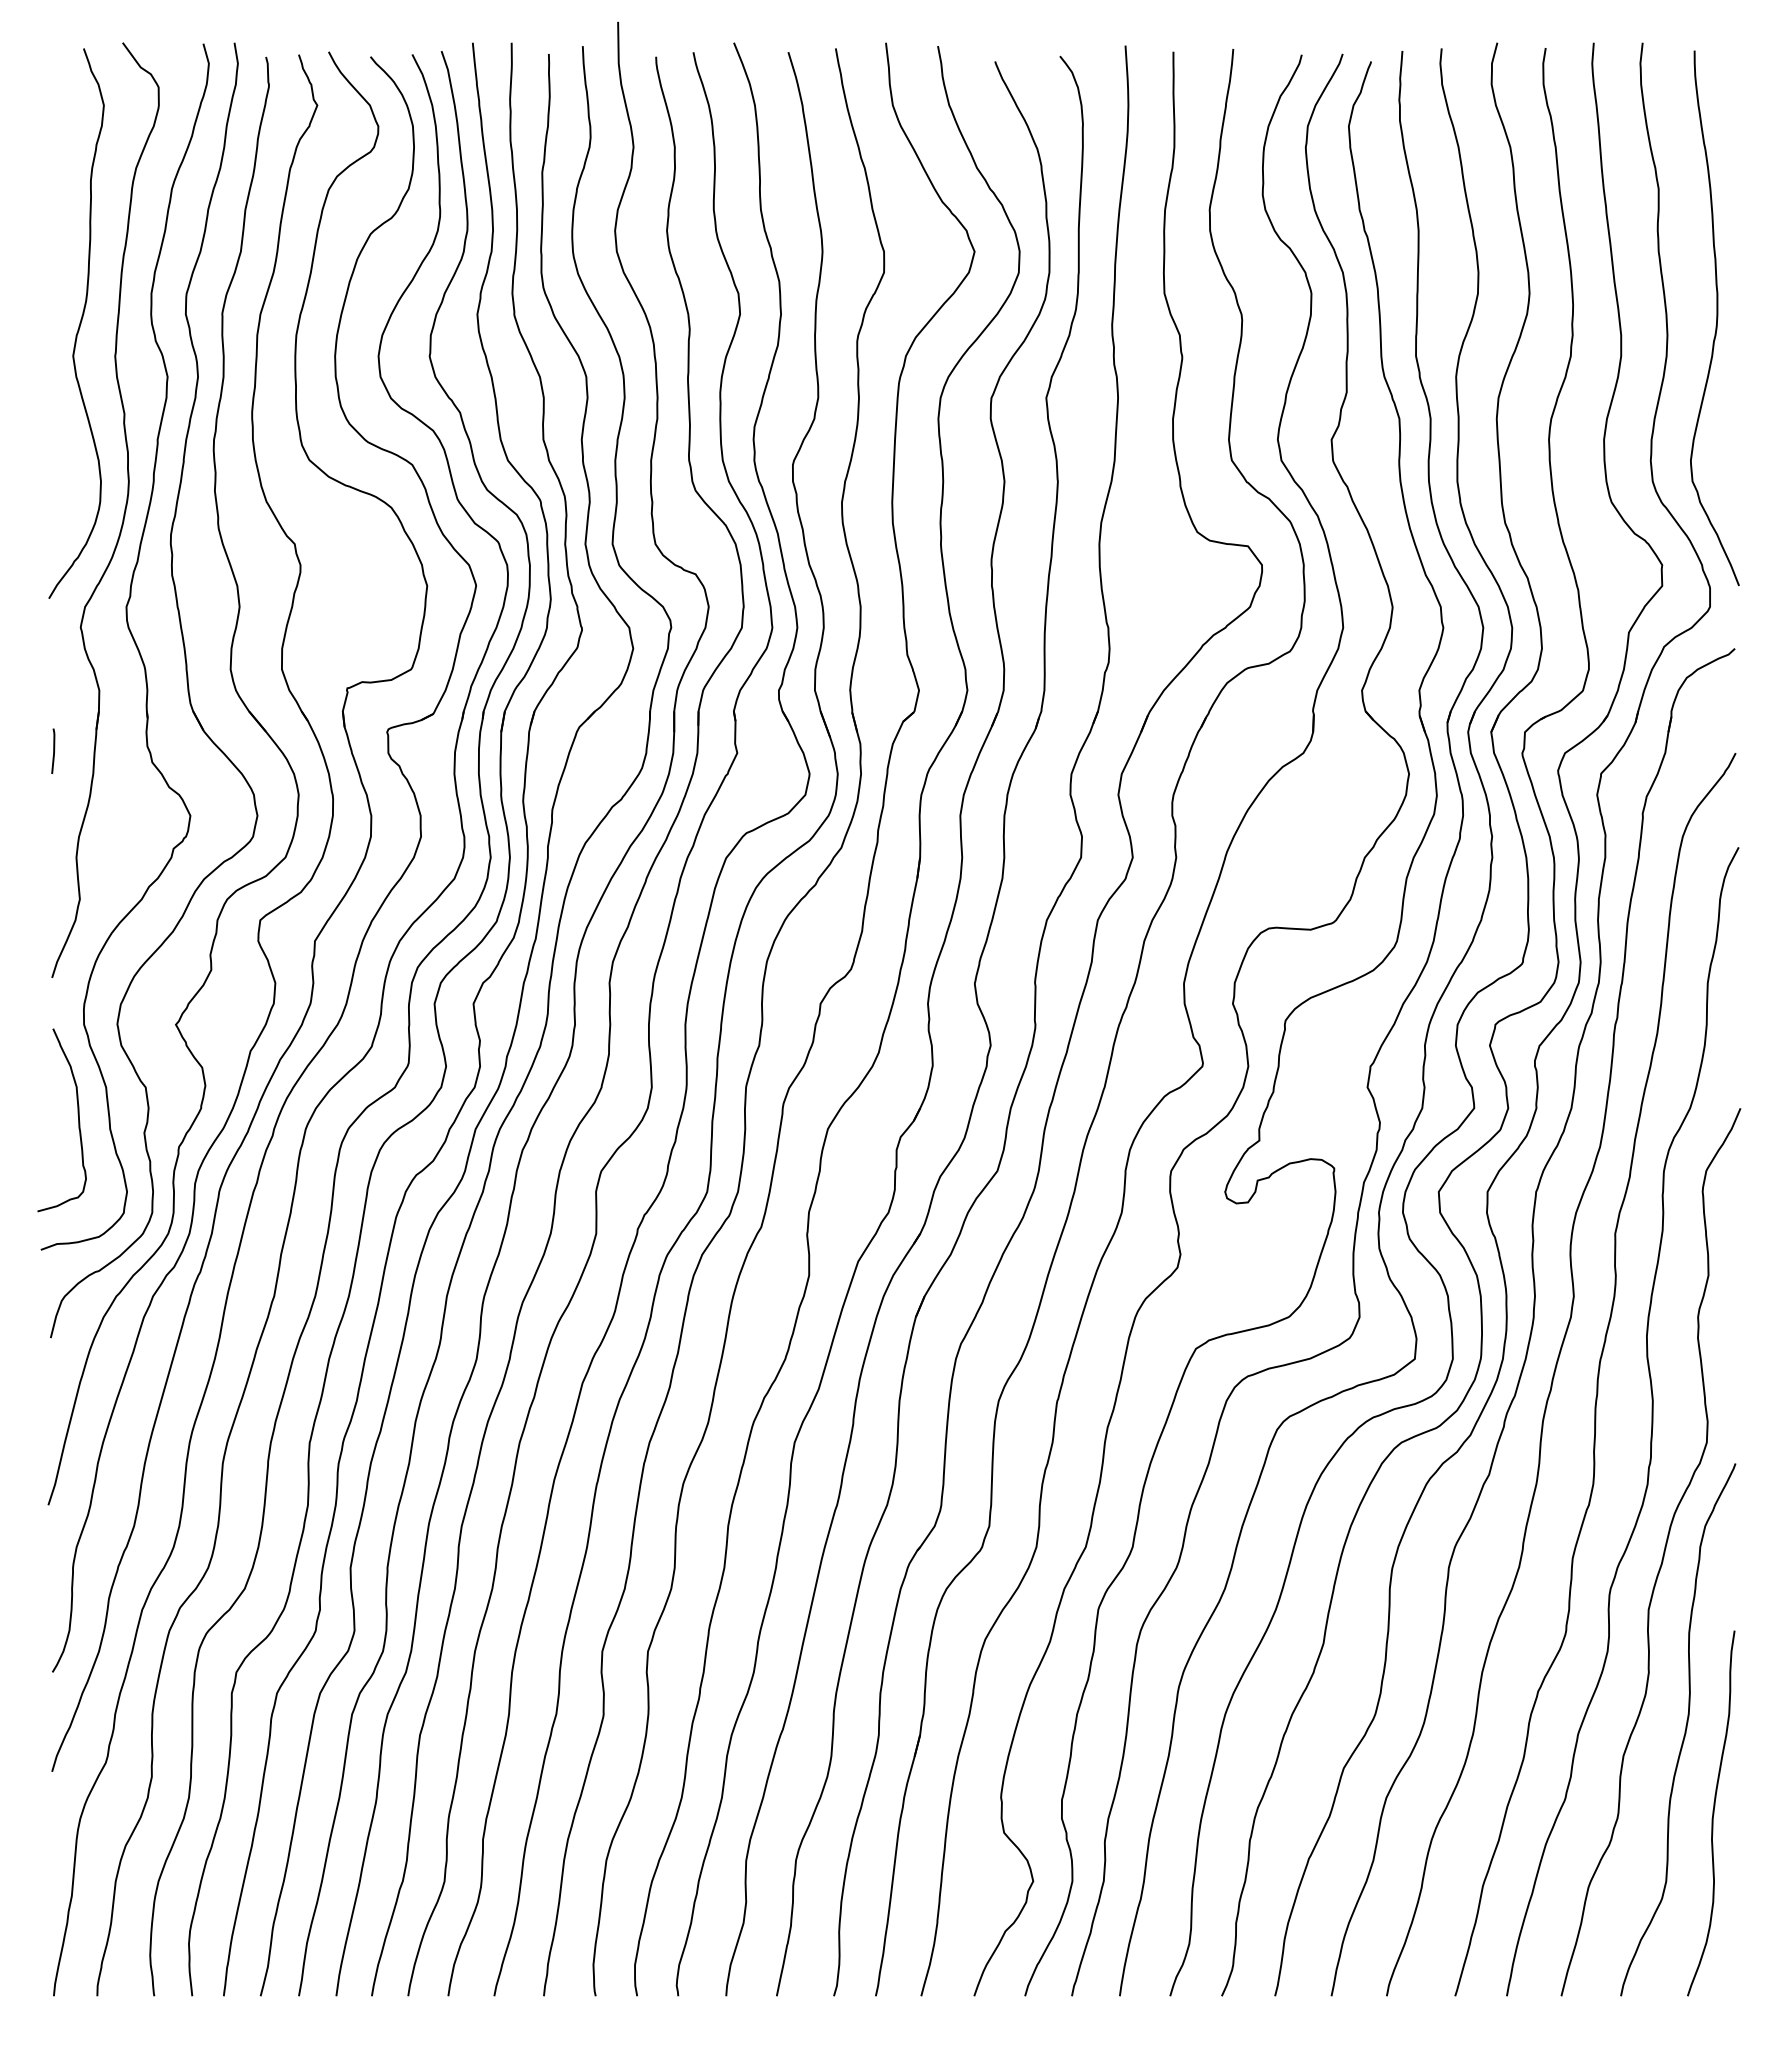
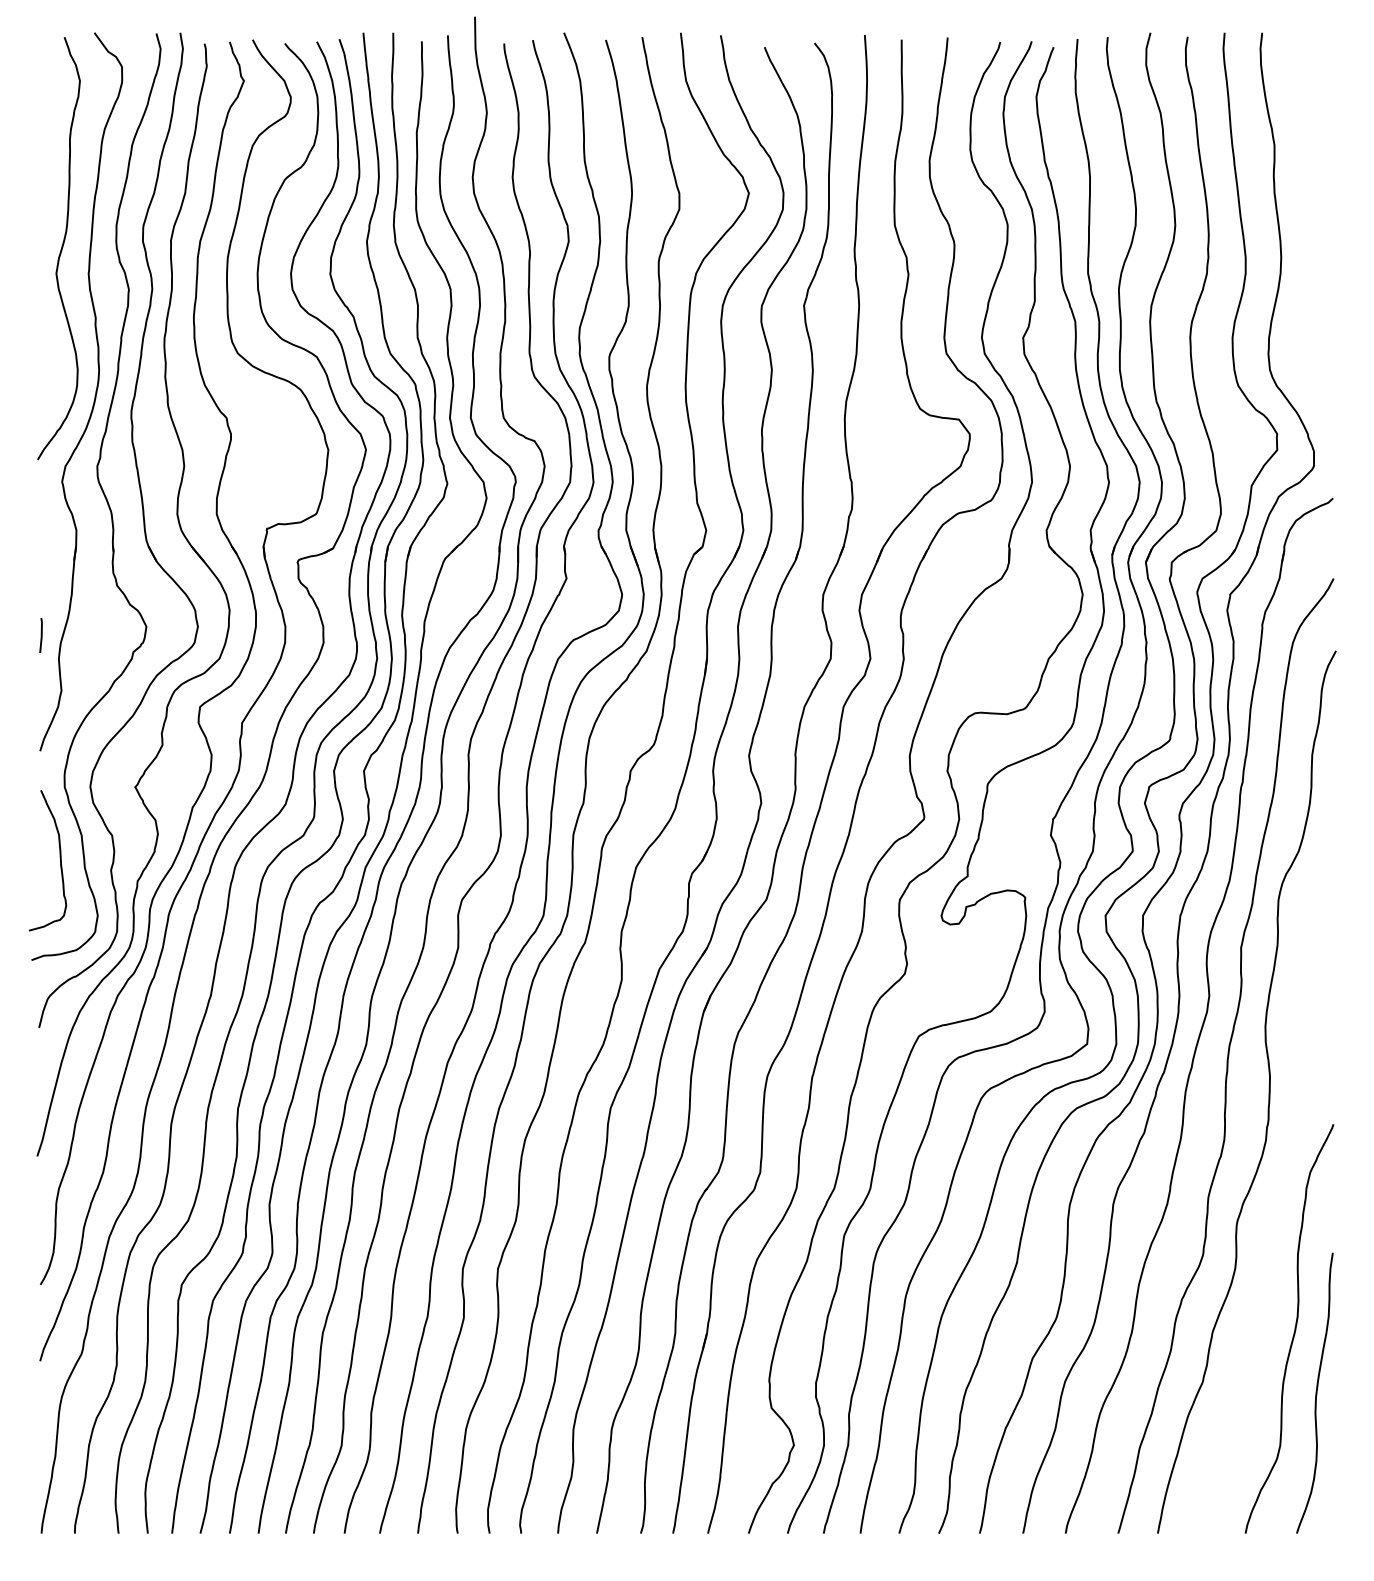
curve: (1716, 318) -> (1318, 244), removed
line: (53, 750) -> (41, 634), moved
curve: (1662, 1555) -> (1277, 1195), removed

